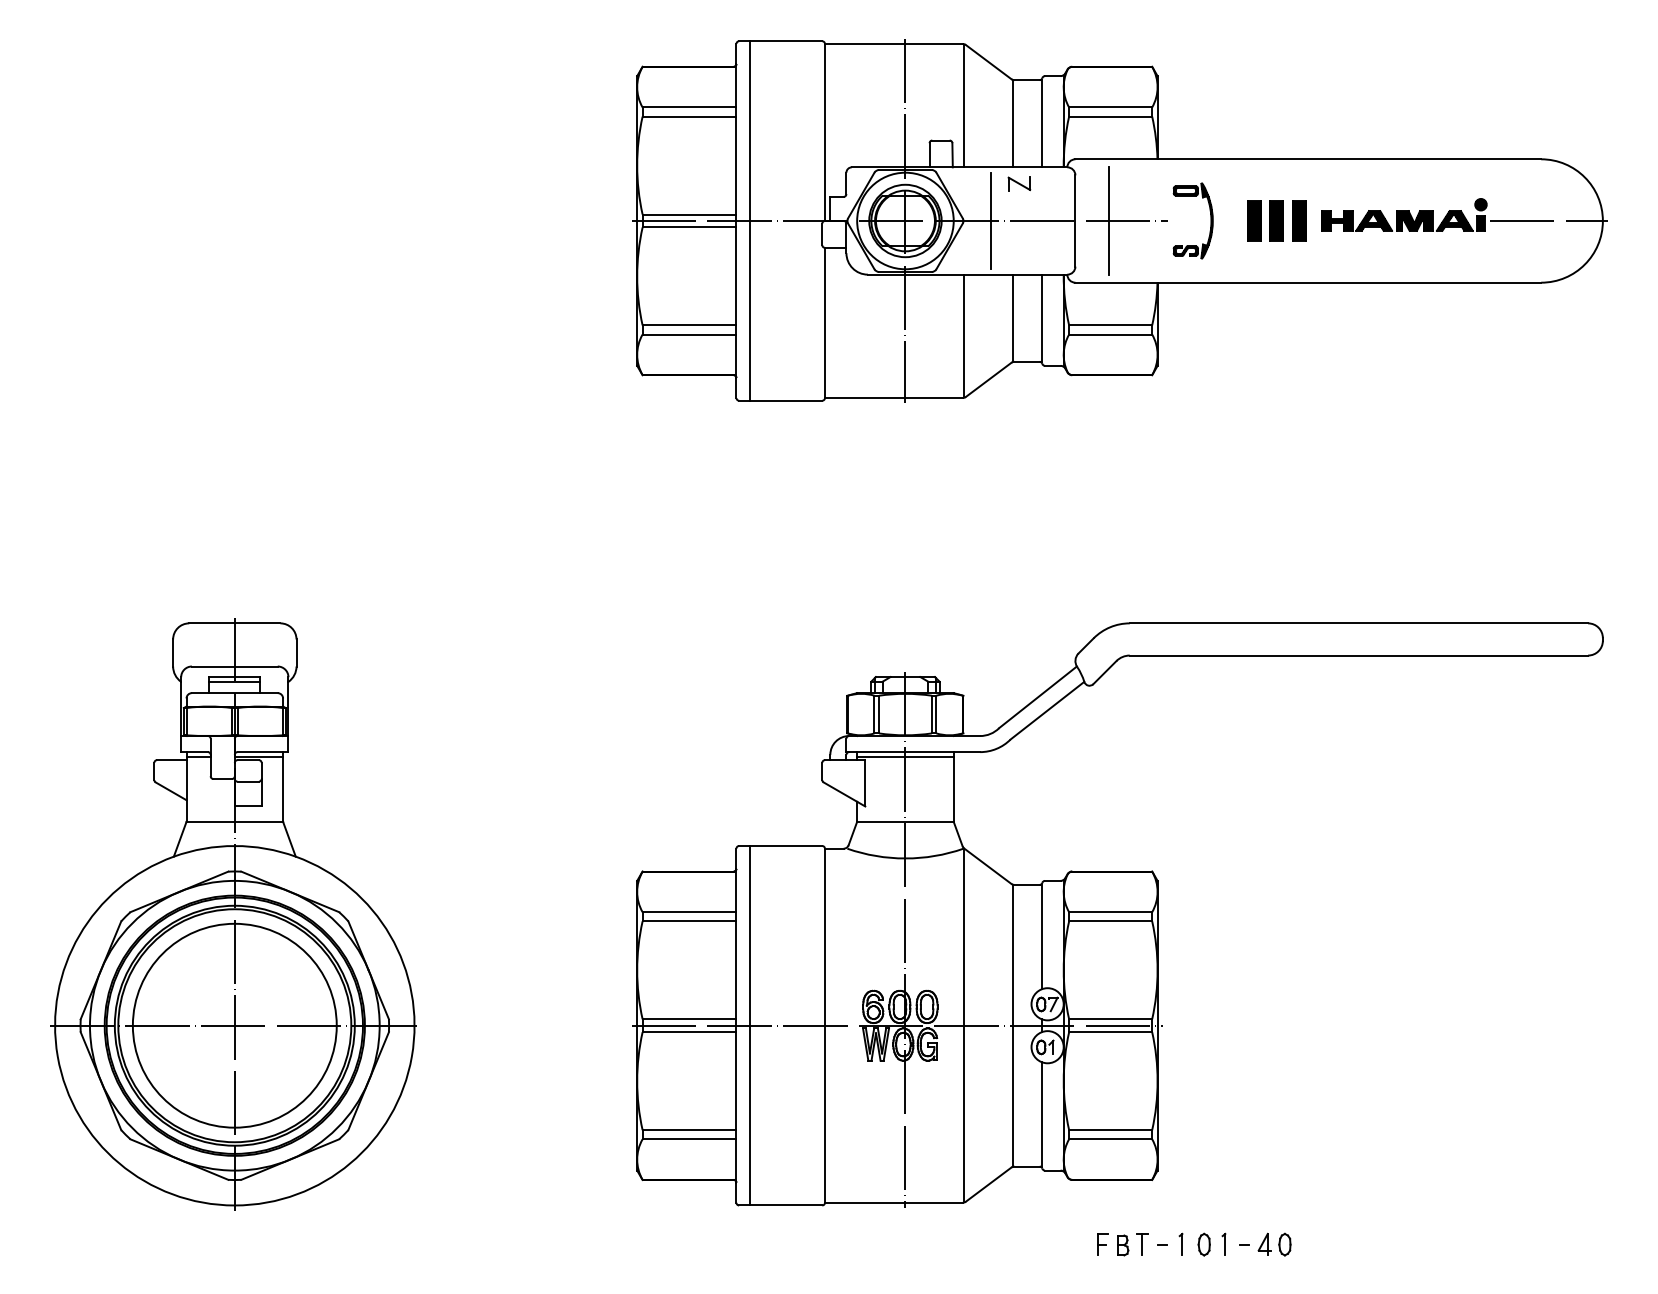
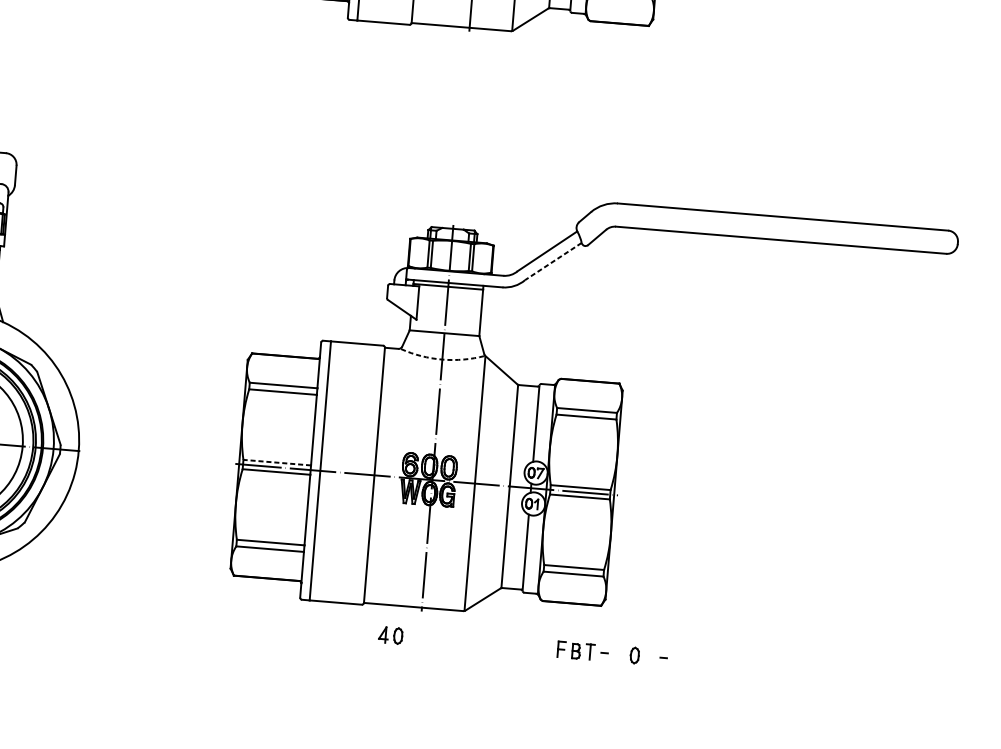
line: (1047, 710) -> (553, 261), solid -> dashed
arc: (905, 858) -> (442, 359), solid -> dashed
line: (689, 1019) -> (277, 462), solid -> dashed
part: (1180, 1243) -> (617, 653), removed
part: (1223, 1243) -> (648, 655), removed
part: (1274, 1244) -> (390, 635), moved

